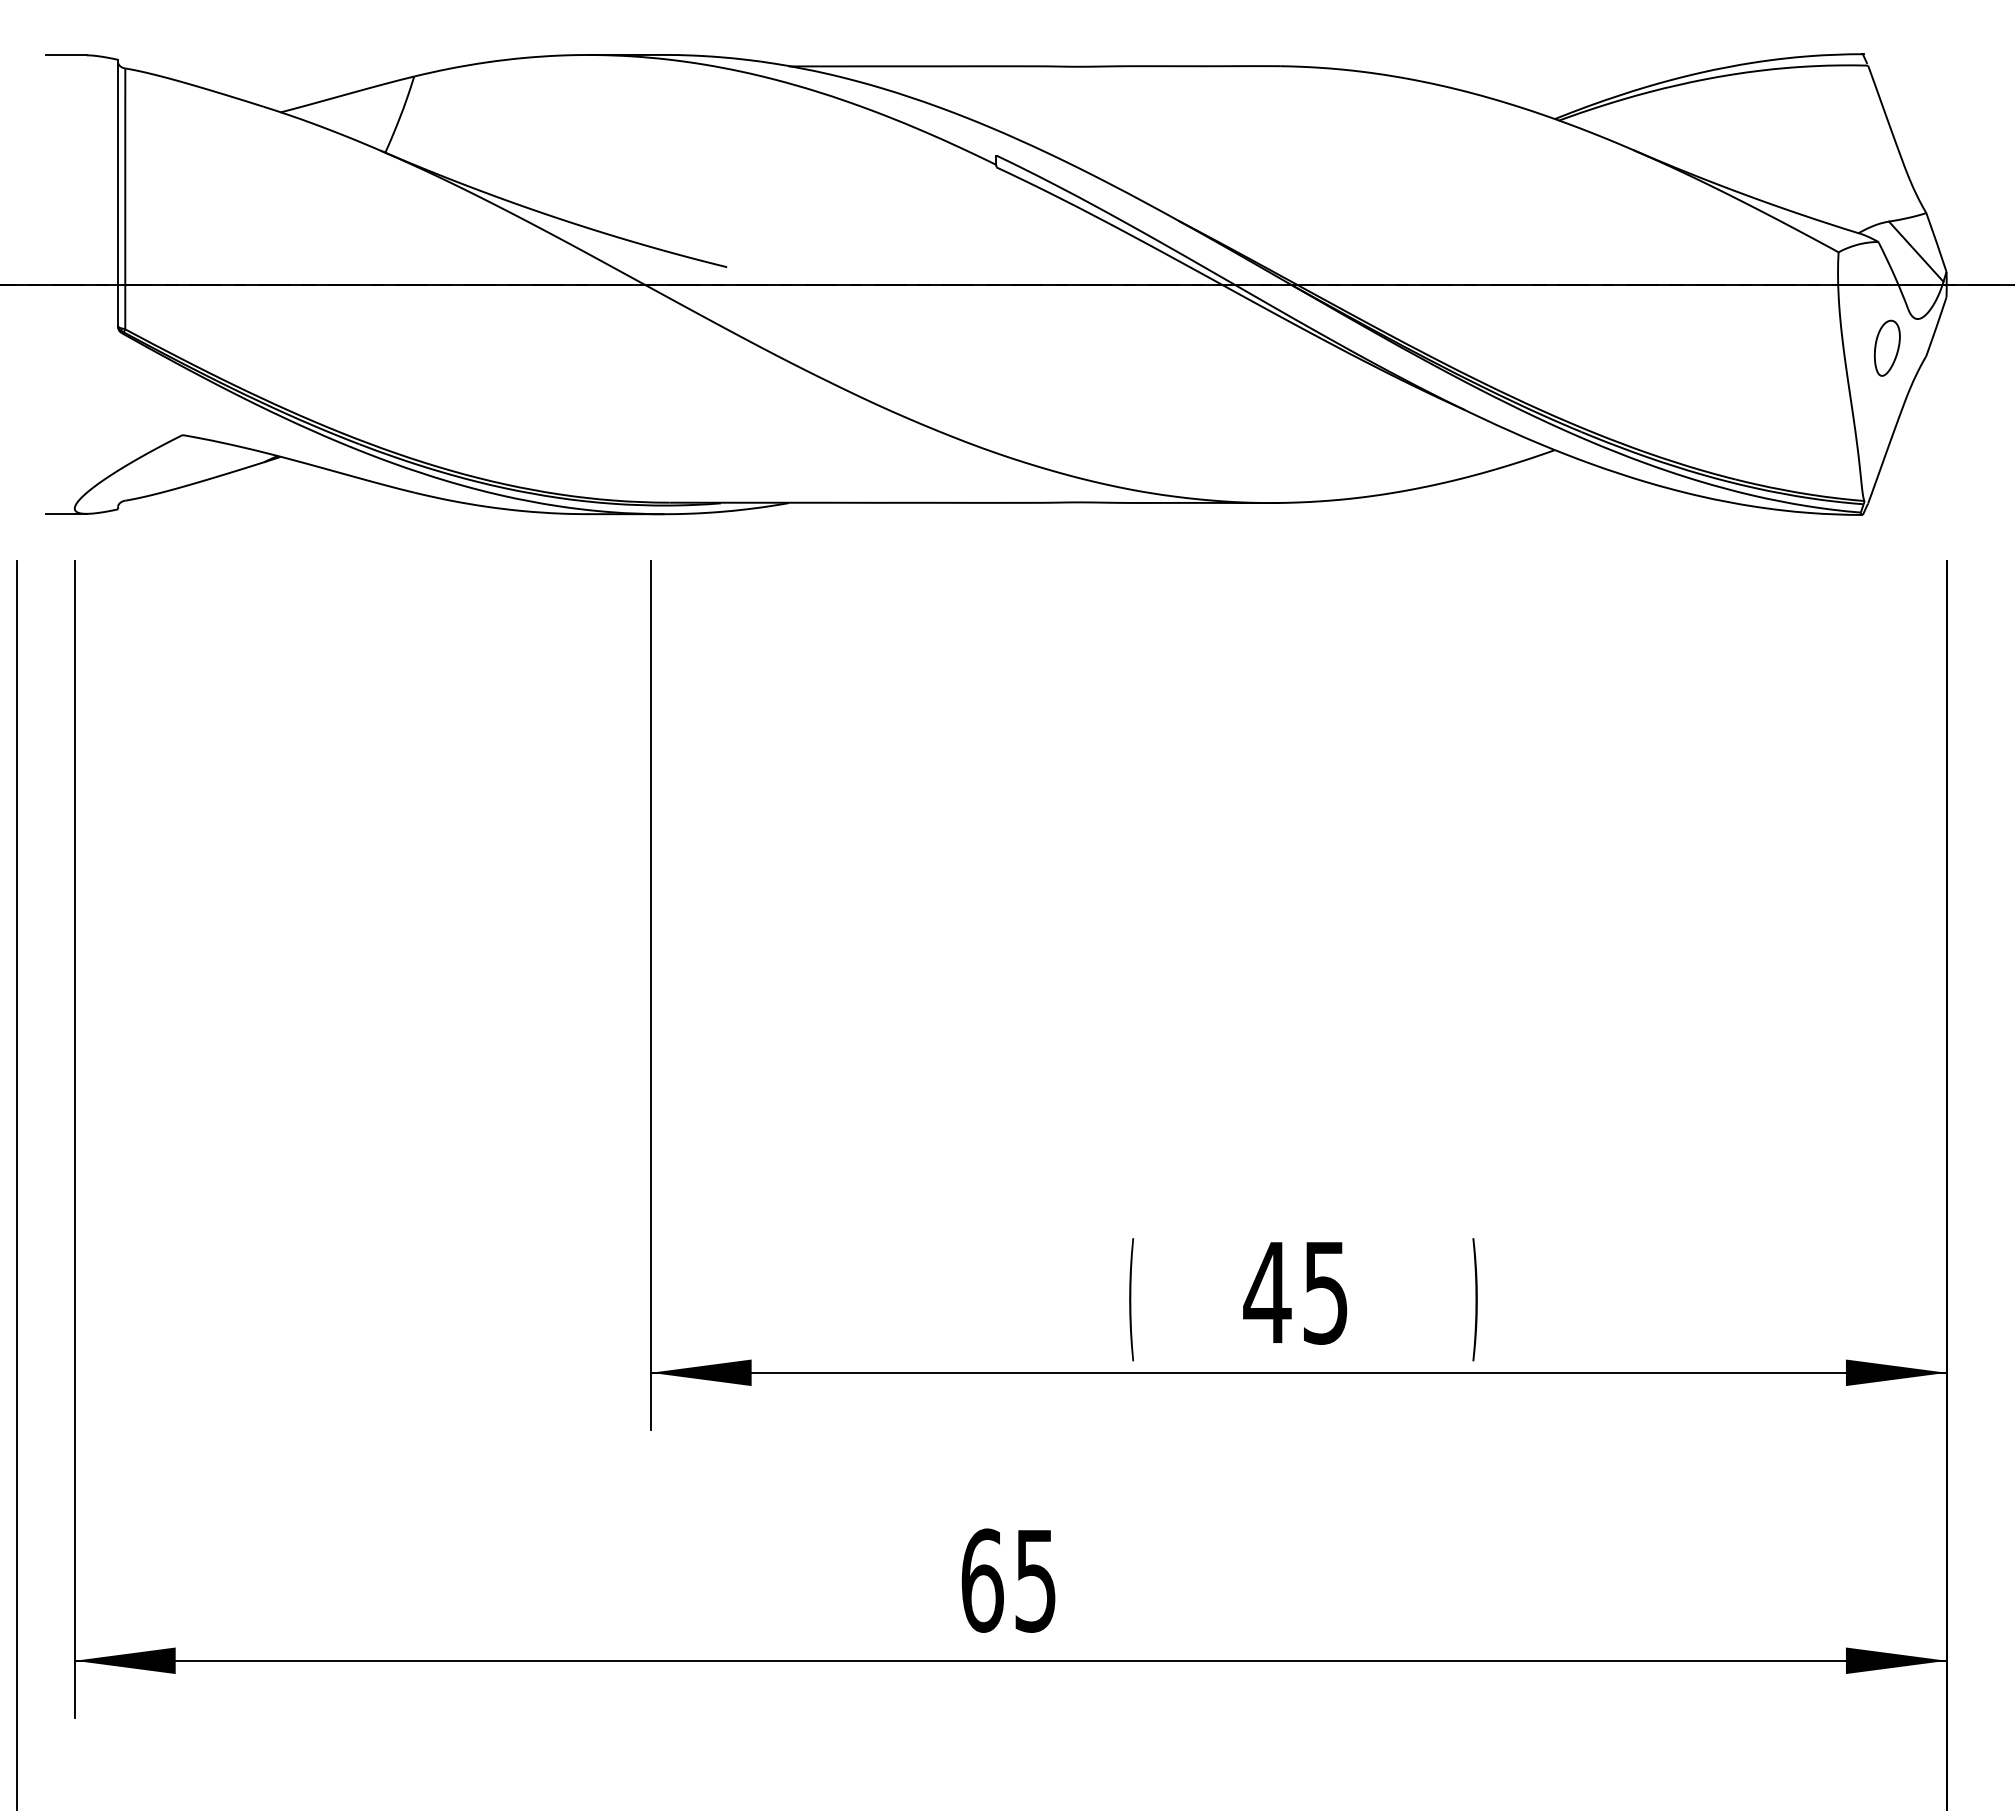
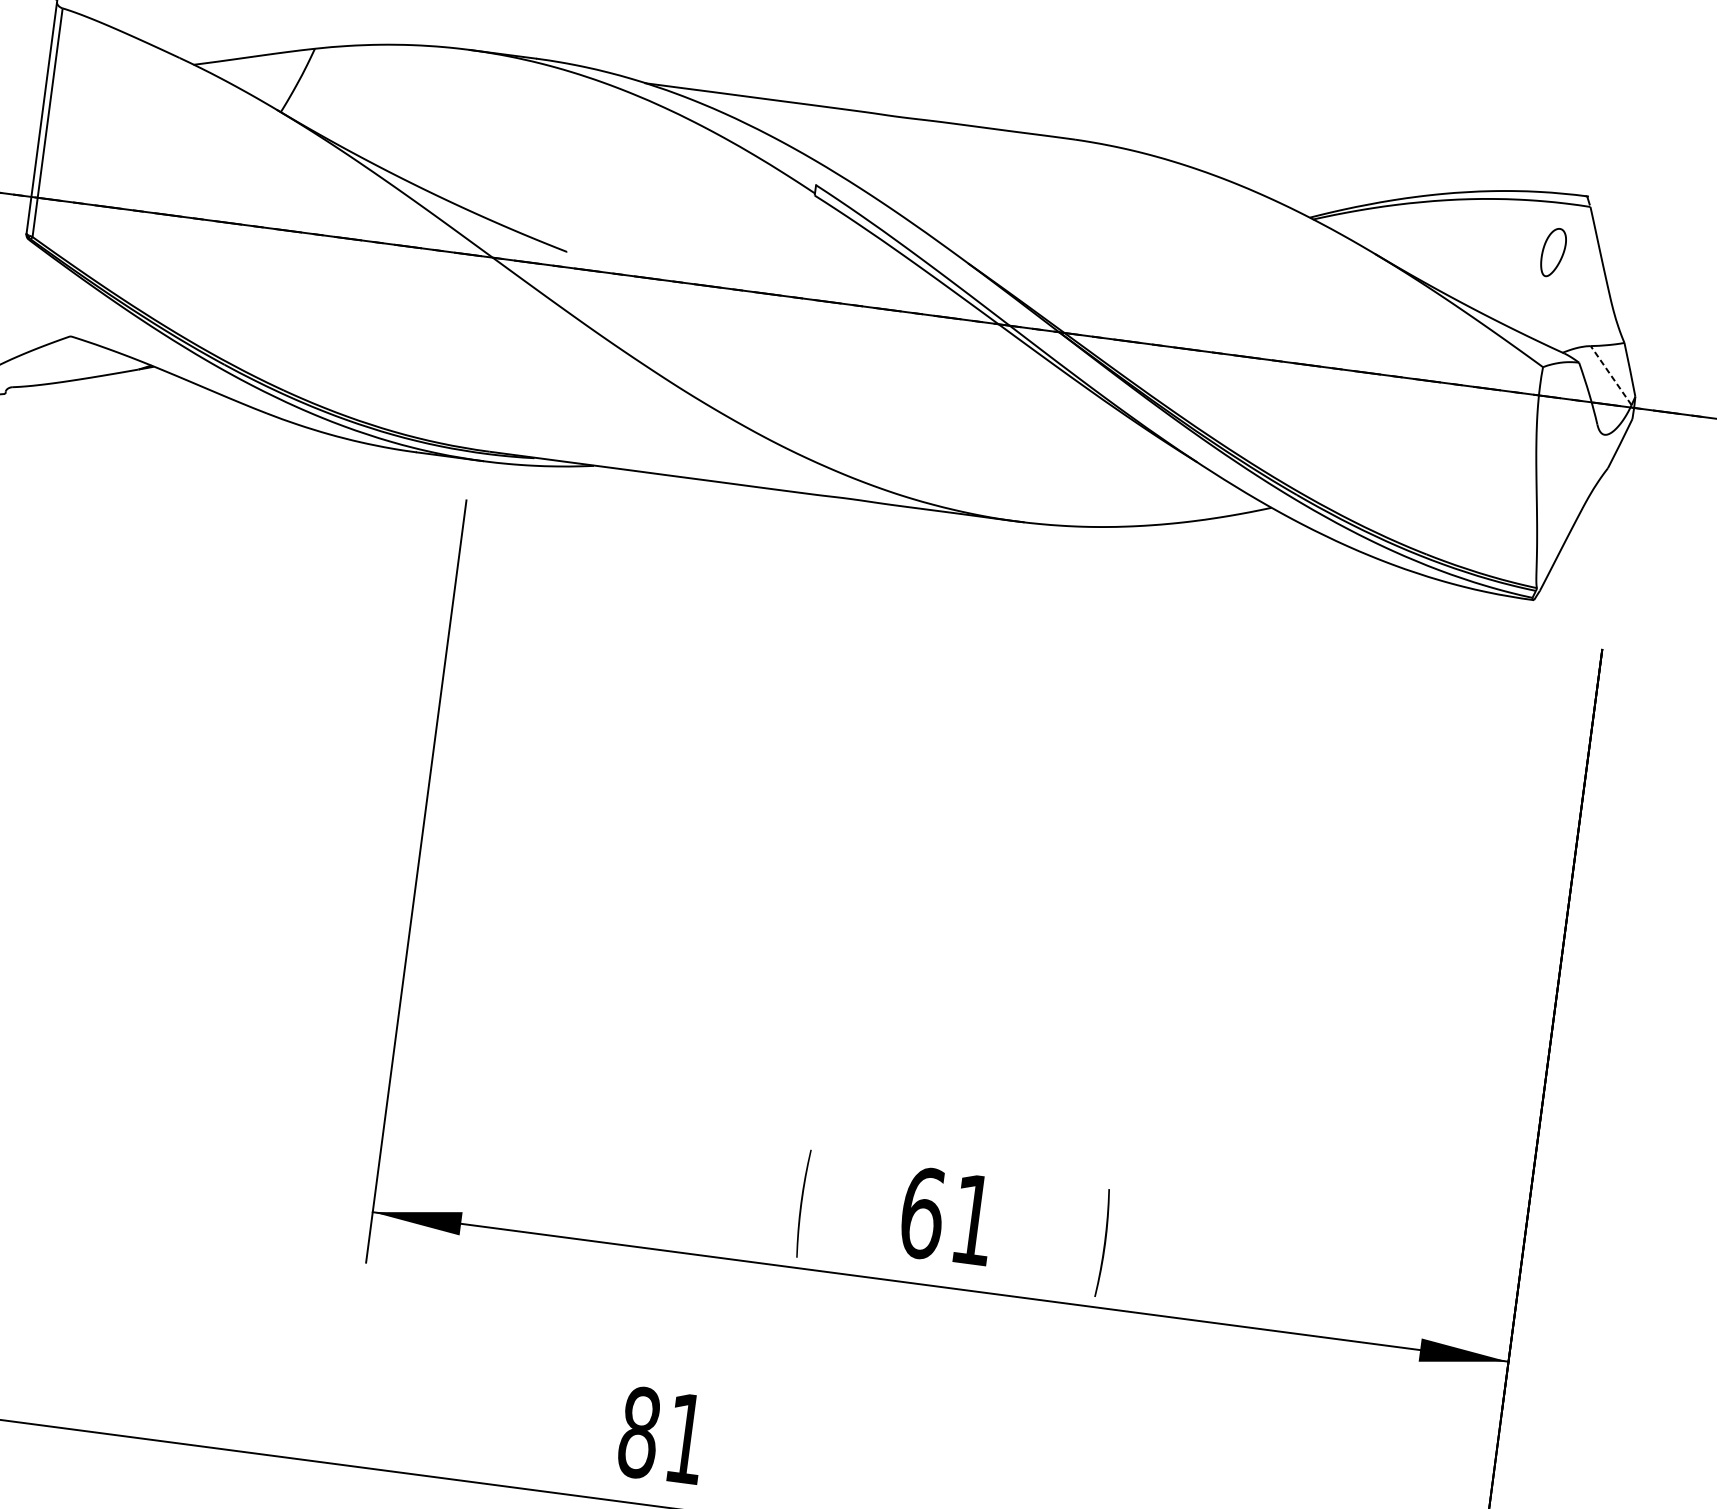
line: (1916, 251) -> (1611, 375), solid -> dashed
part: (1887, 347) -> (1553, 251), moved
text: (1295, 1292) -> (947, 1216), 45 -> 61
text: (1008, 1580) -> (662, 1435), 65 -> 81

